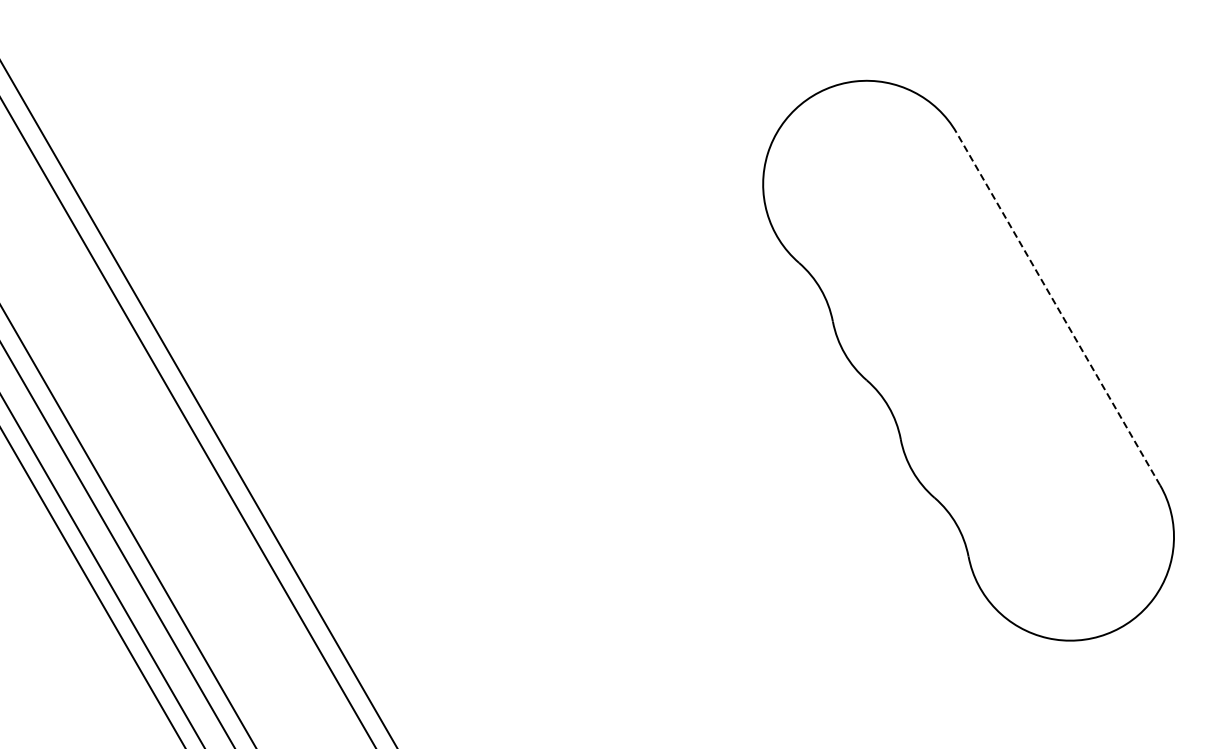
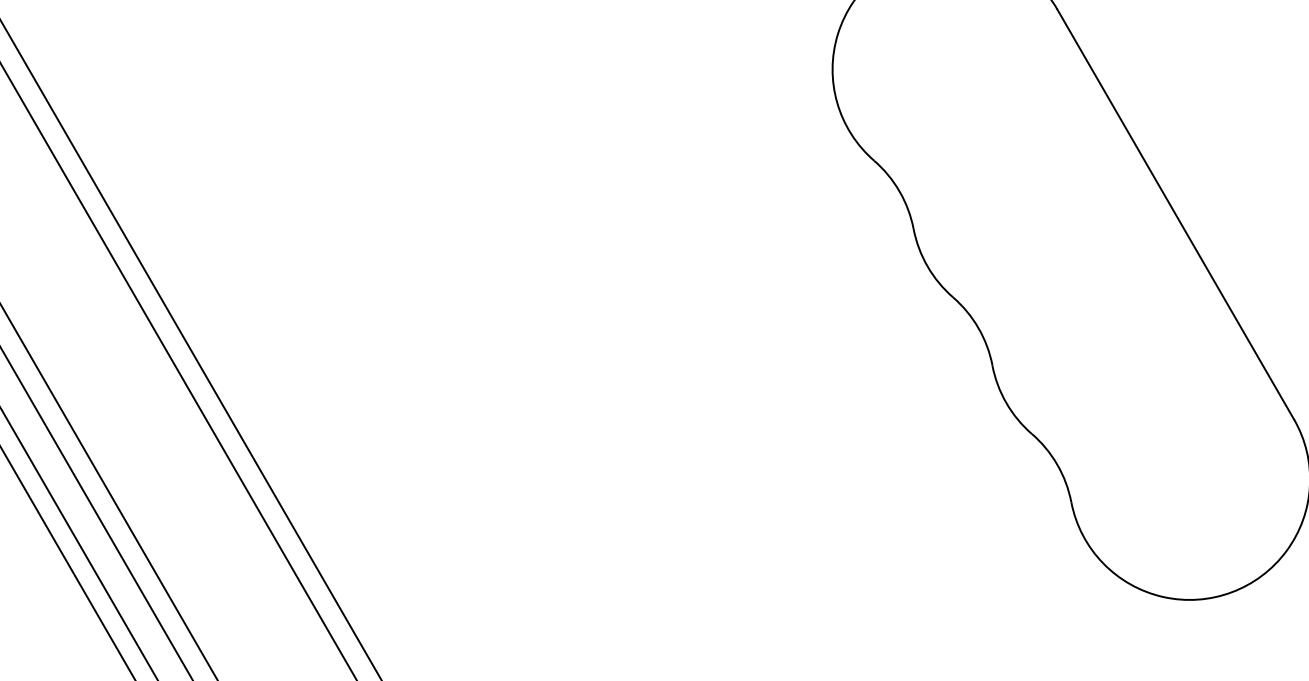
line: (1058, 308) -> (1175, 213), dashed -> solid

